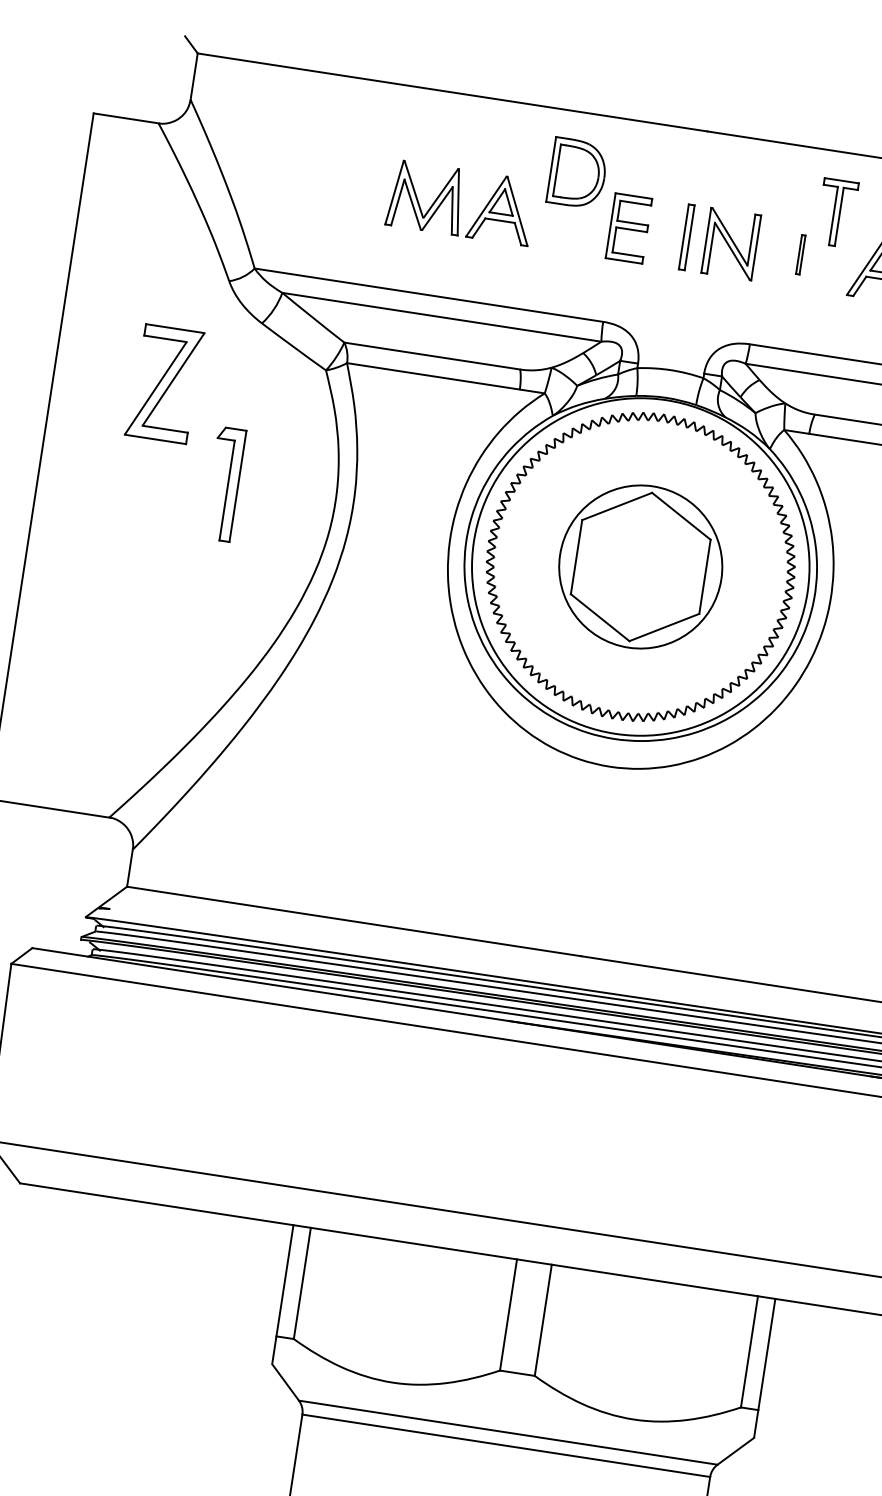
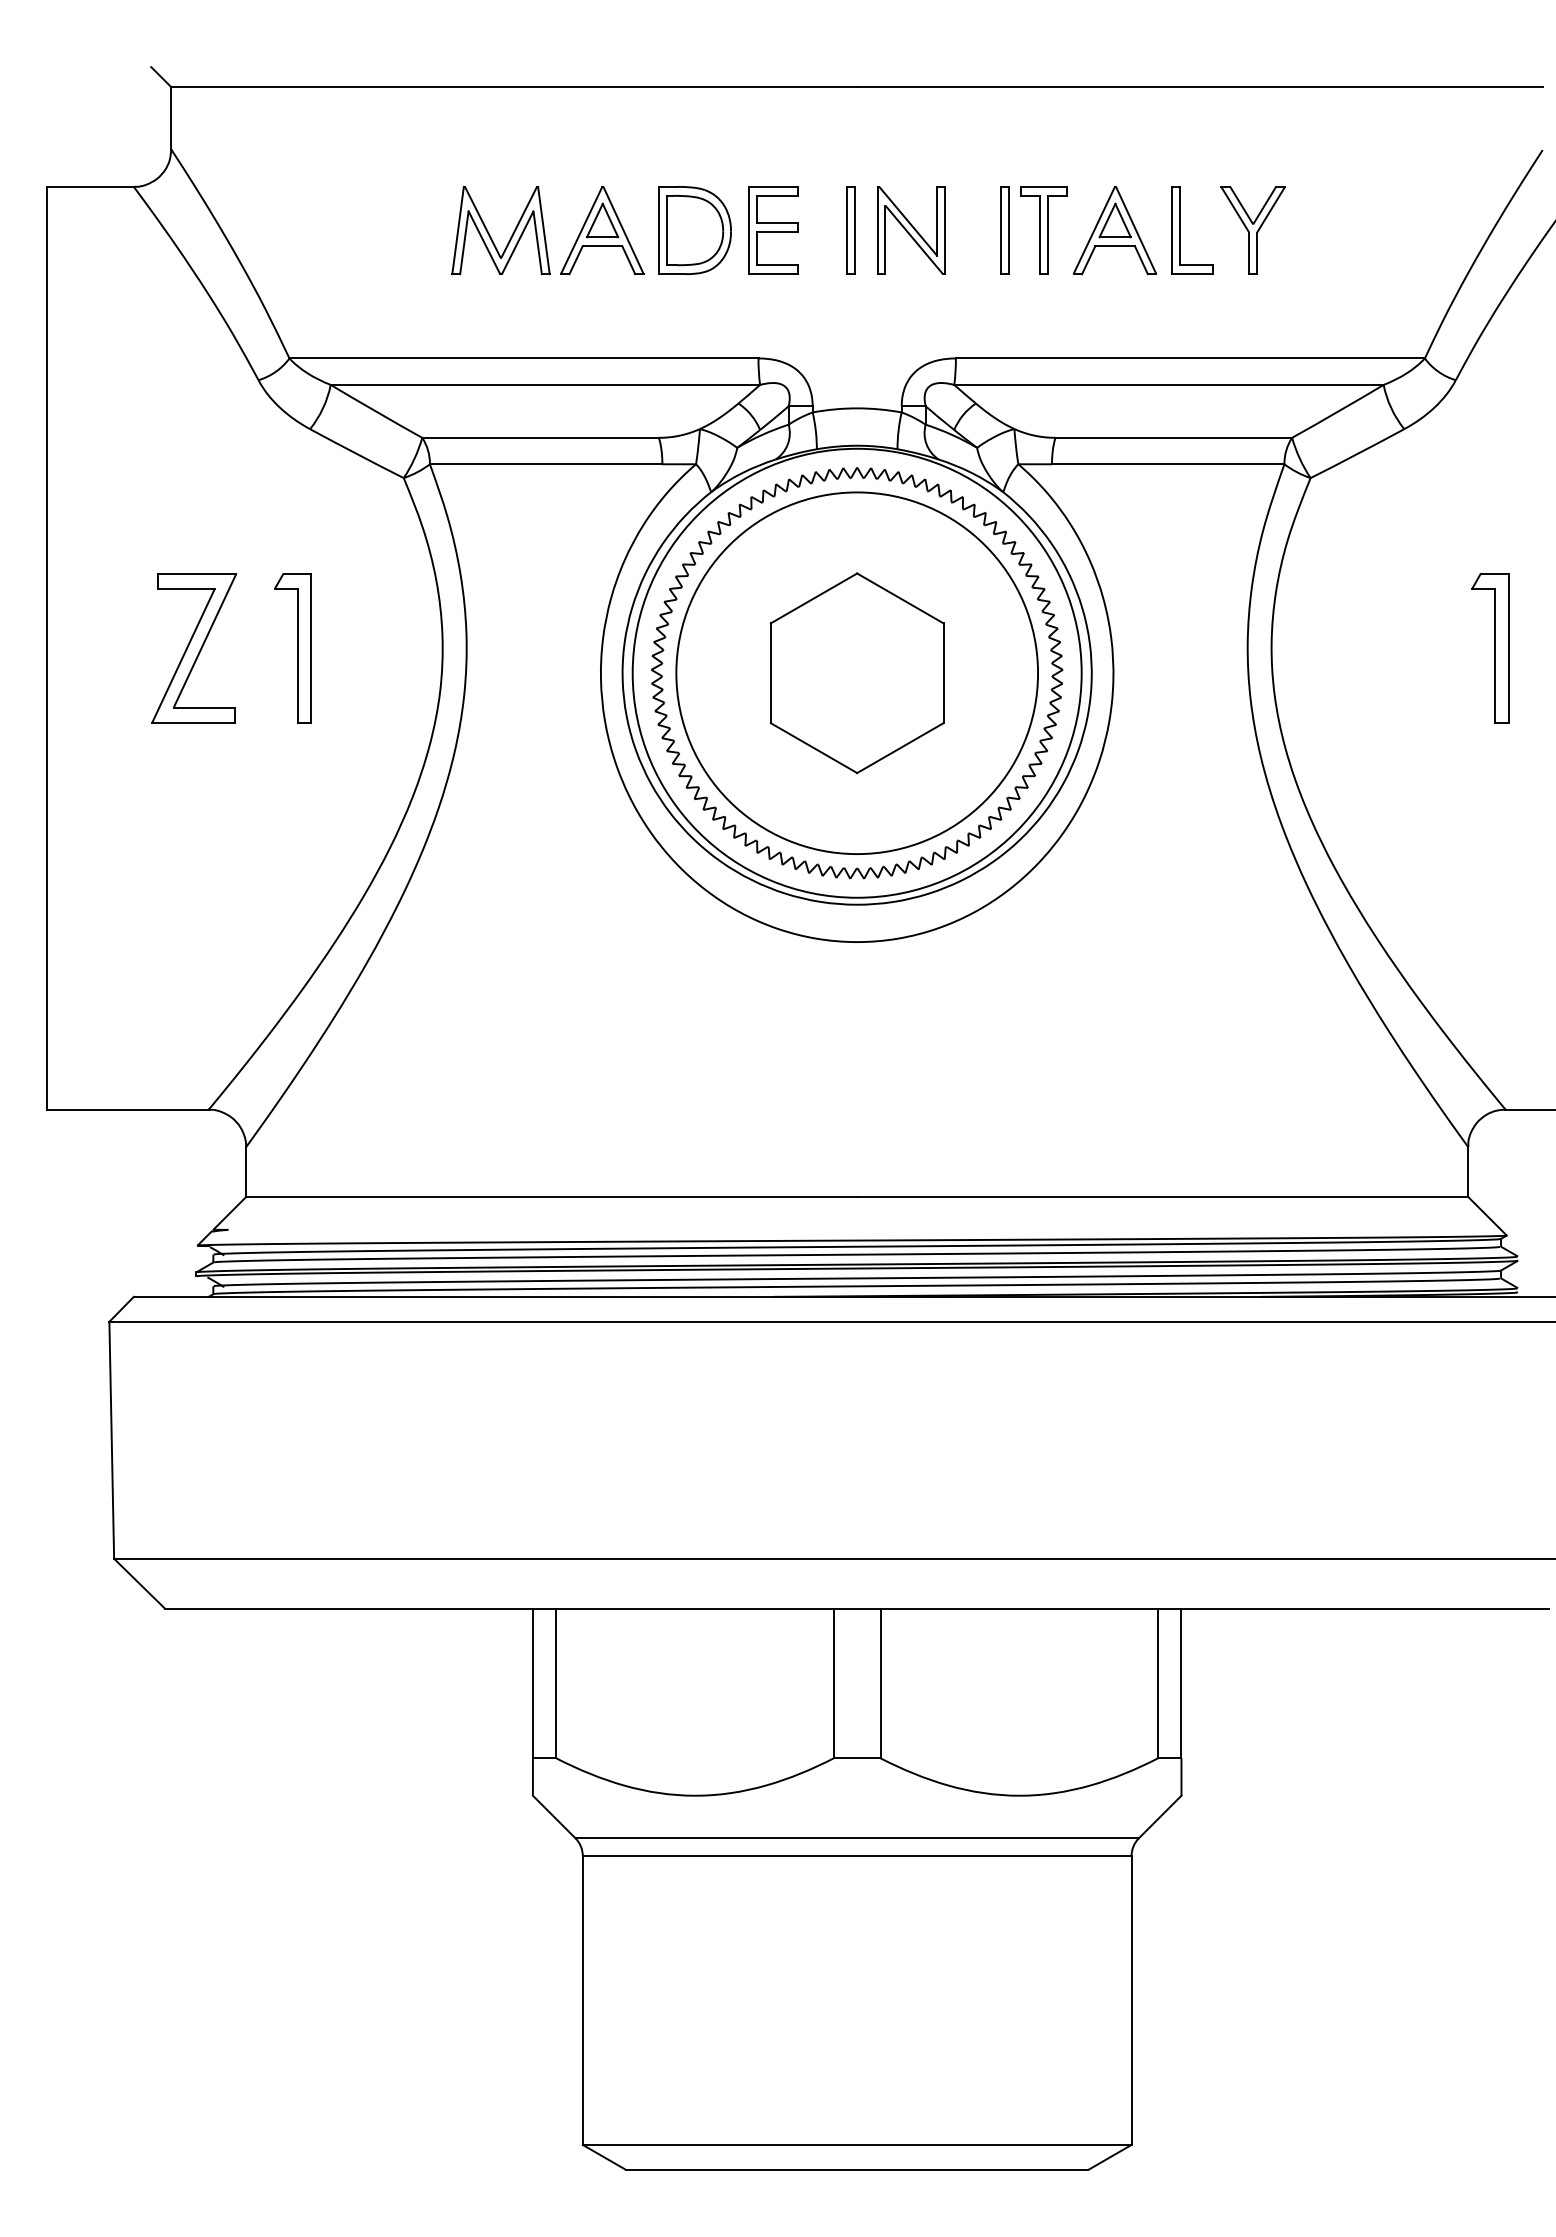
part: (577, 173) -> (694, 230), moved
part: (836, 213) -> (1043, 230), moved
part: (800, 254) -> (1004, 230), size x1.67
part: (164, 383) -> (193, 648), moved
circle: (640, 567) -> (857, 673), size x1.67

